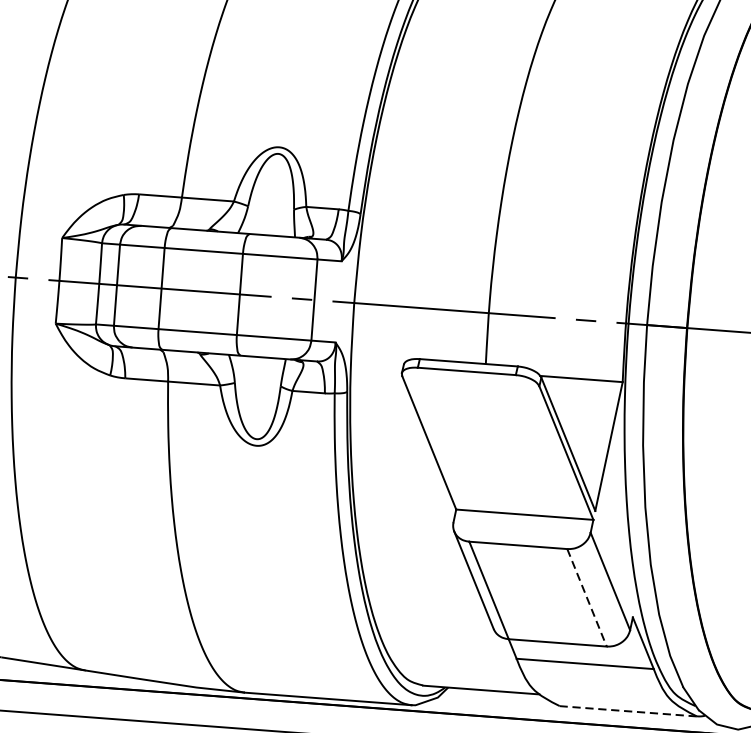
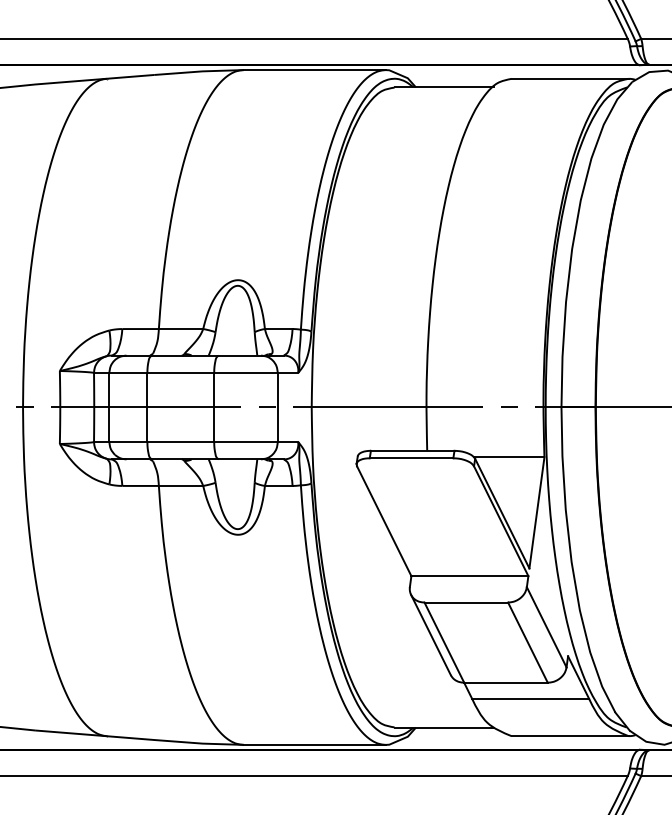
line: (586, 597) -> (527, 642), dashed -> solid
line: (628, 711) -> (570, 736), dashed -> solid

